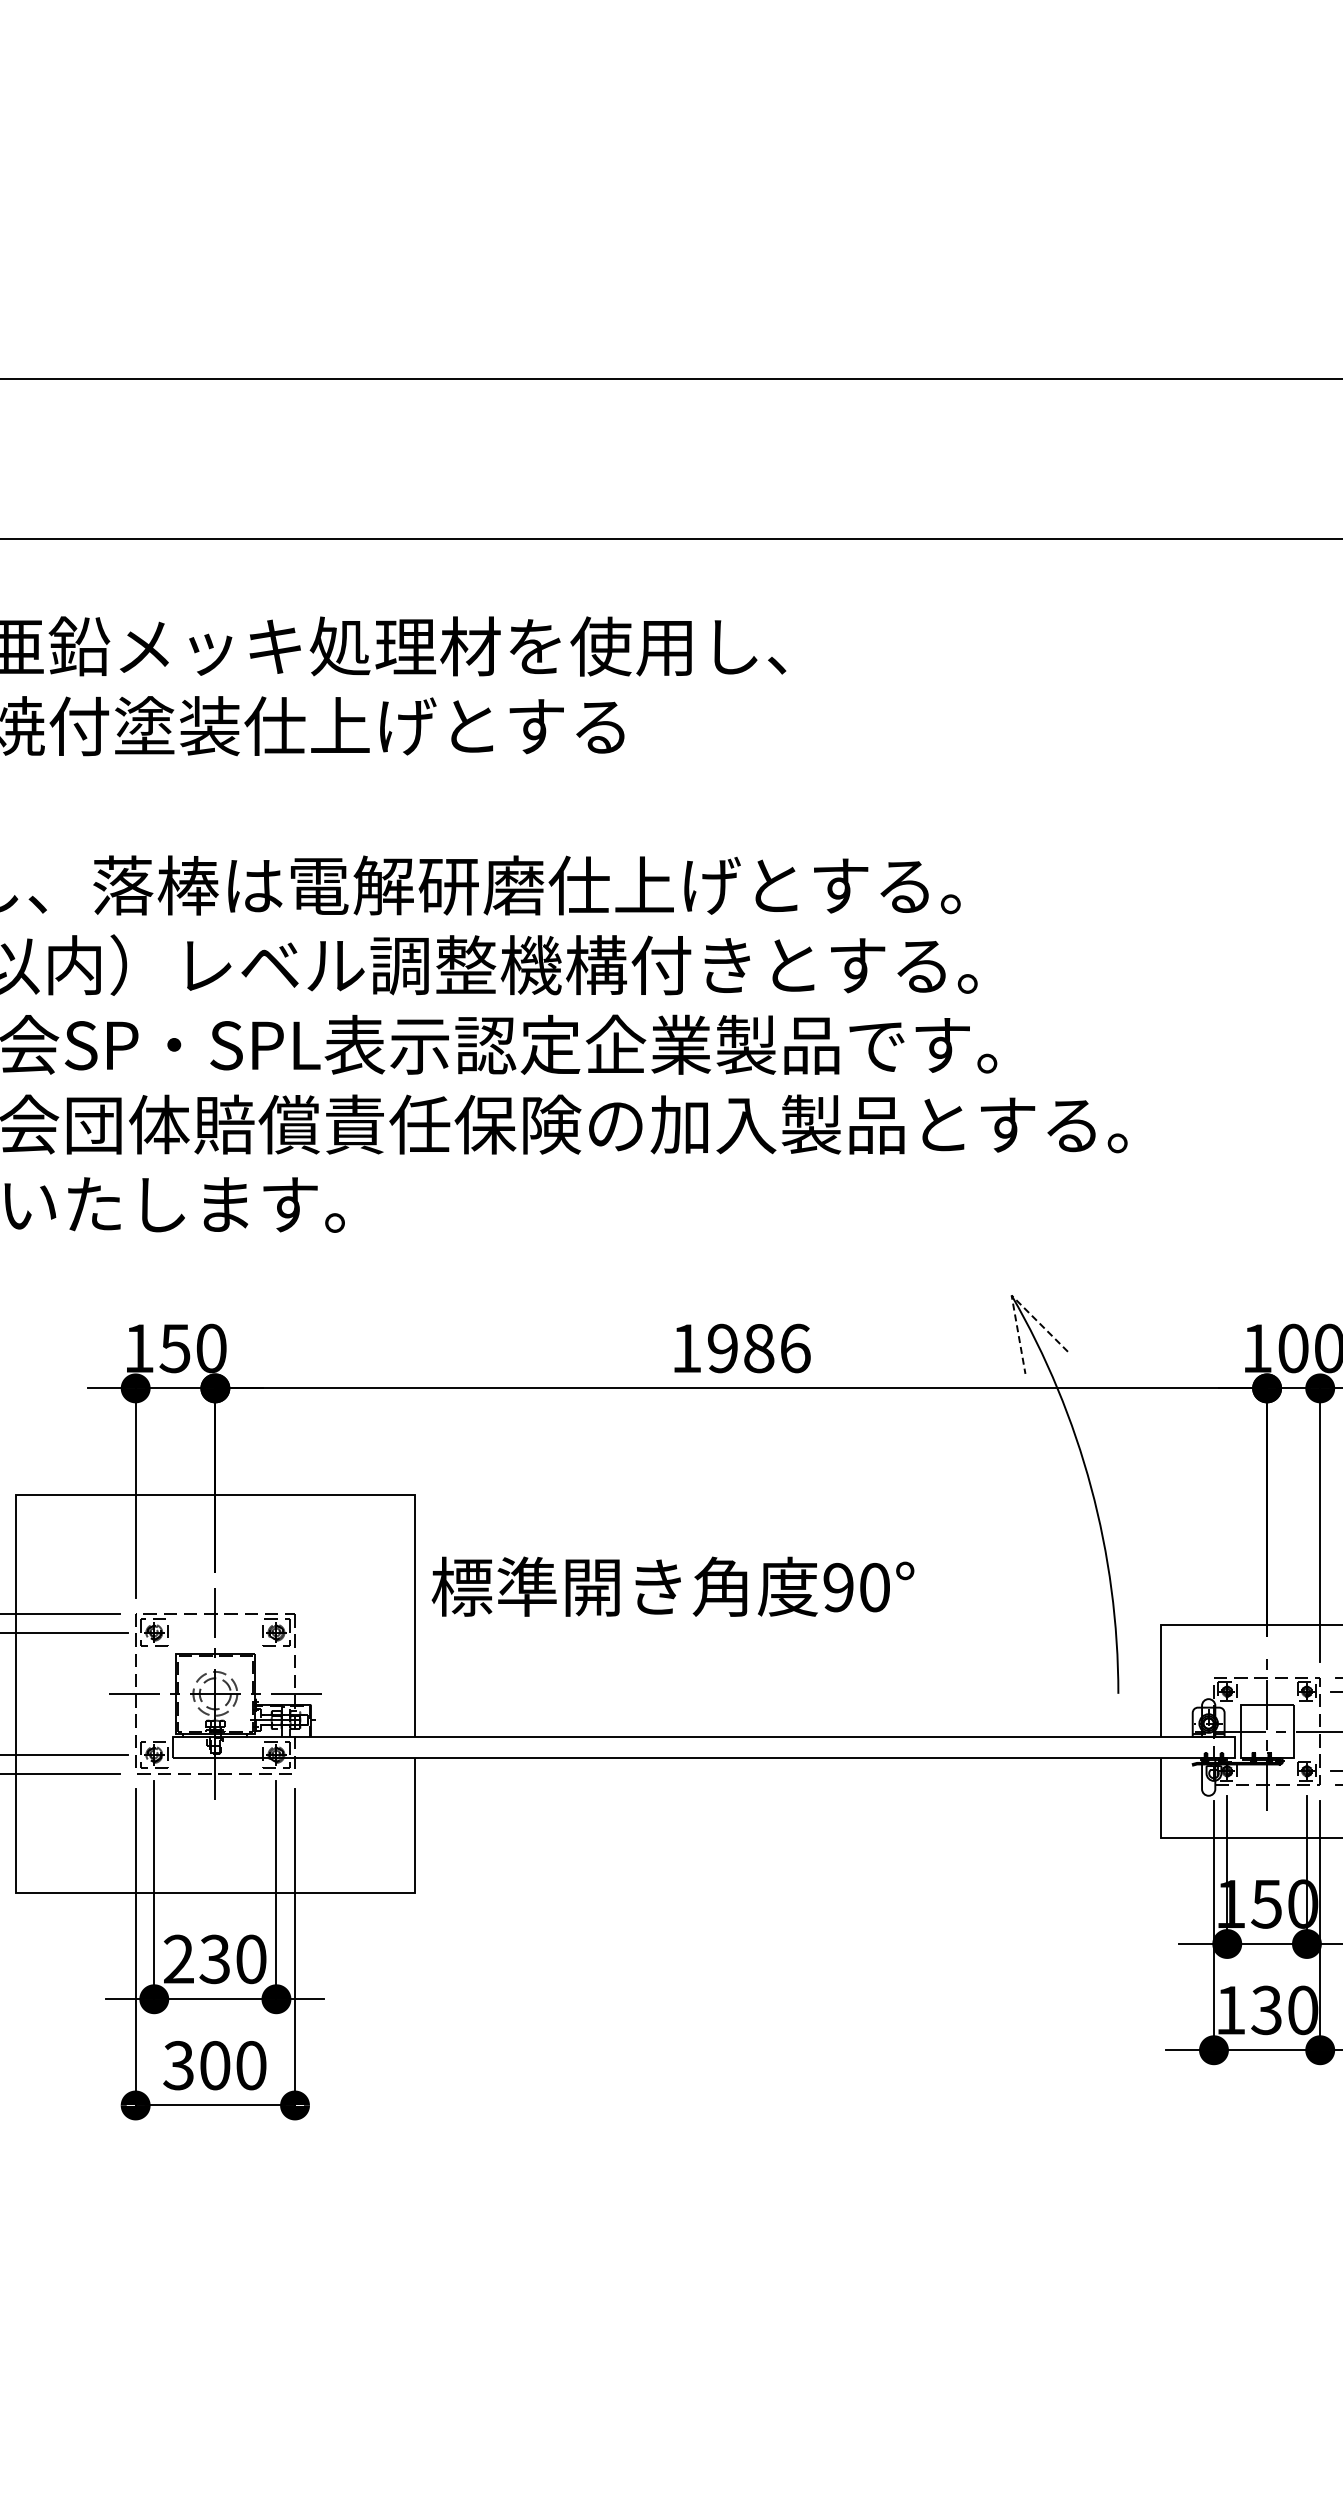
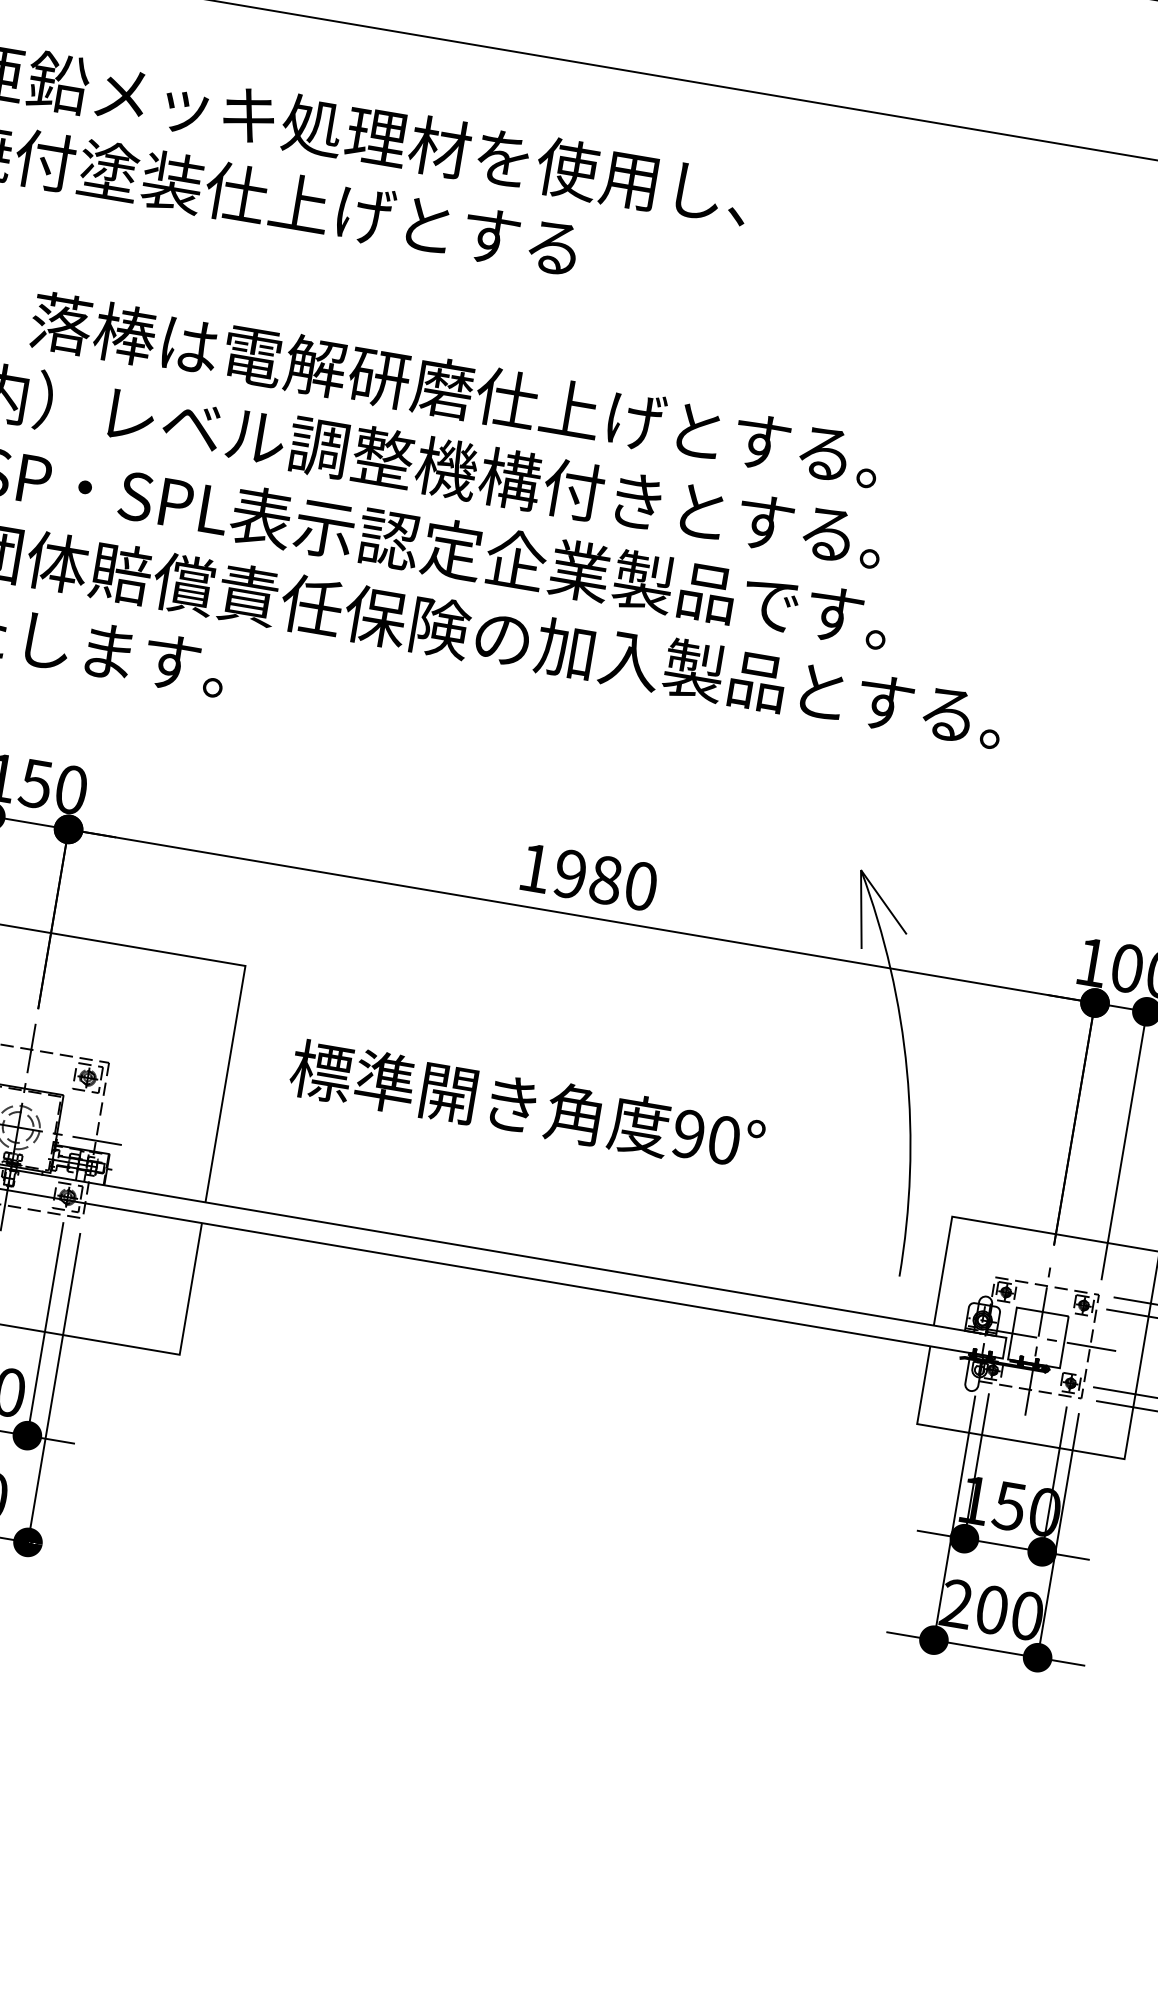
line: (1011, 1295) -> (860, 870), dashed -> solid
text: (795, 1348) -> (641, 886), 1986 -> 1980
text: (672, 1586) -> (526, 1105), moved
text: (1248, 2010) -> (974, 1607), 130 -> 200

